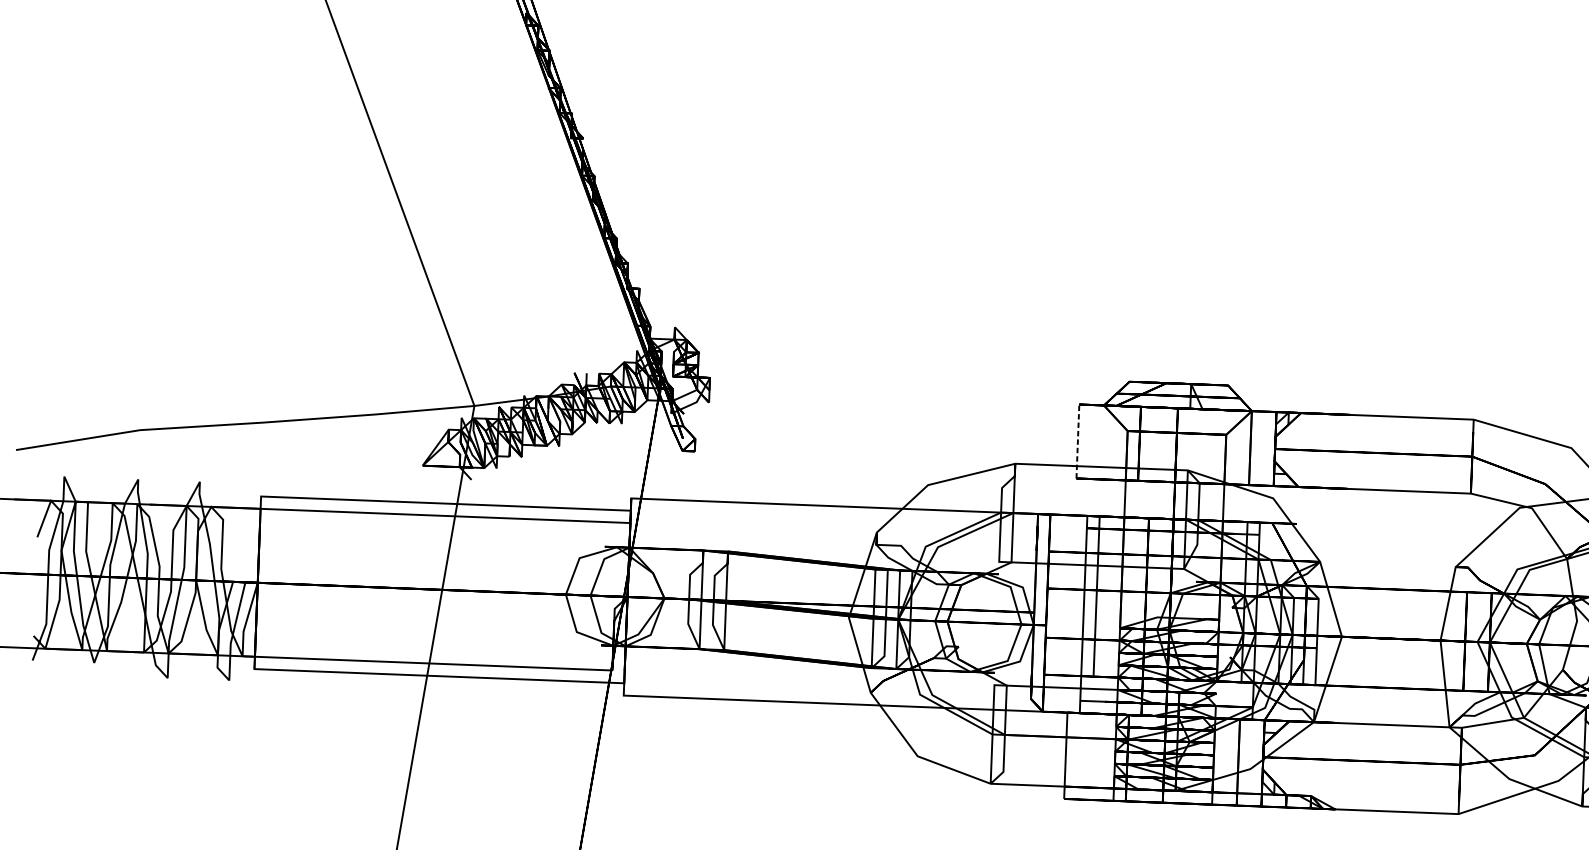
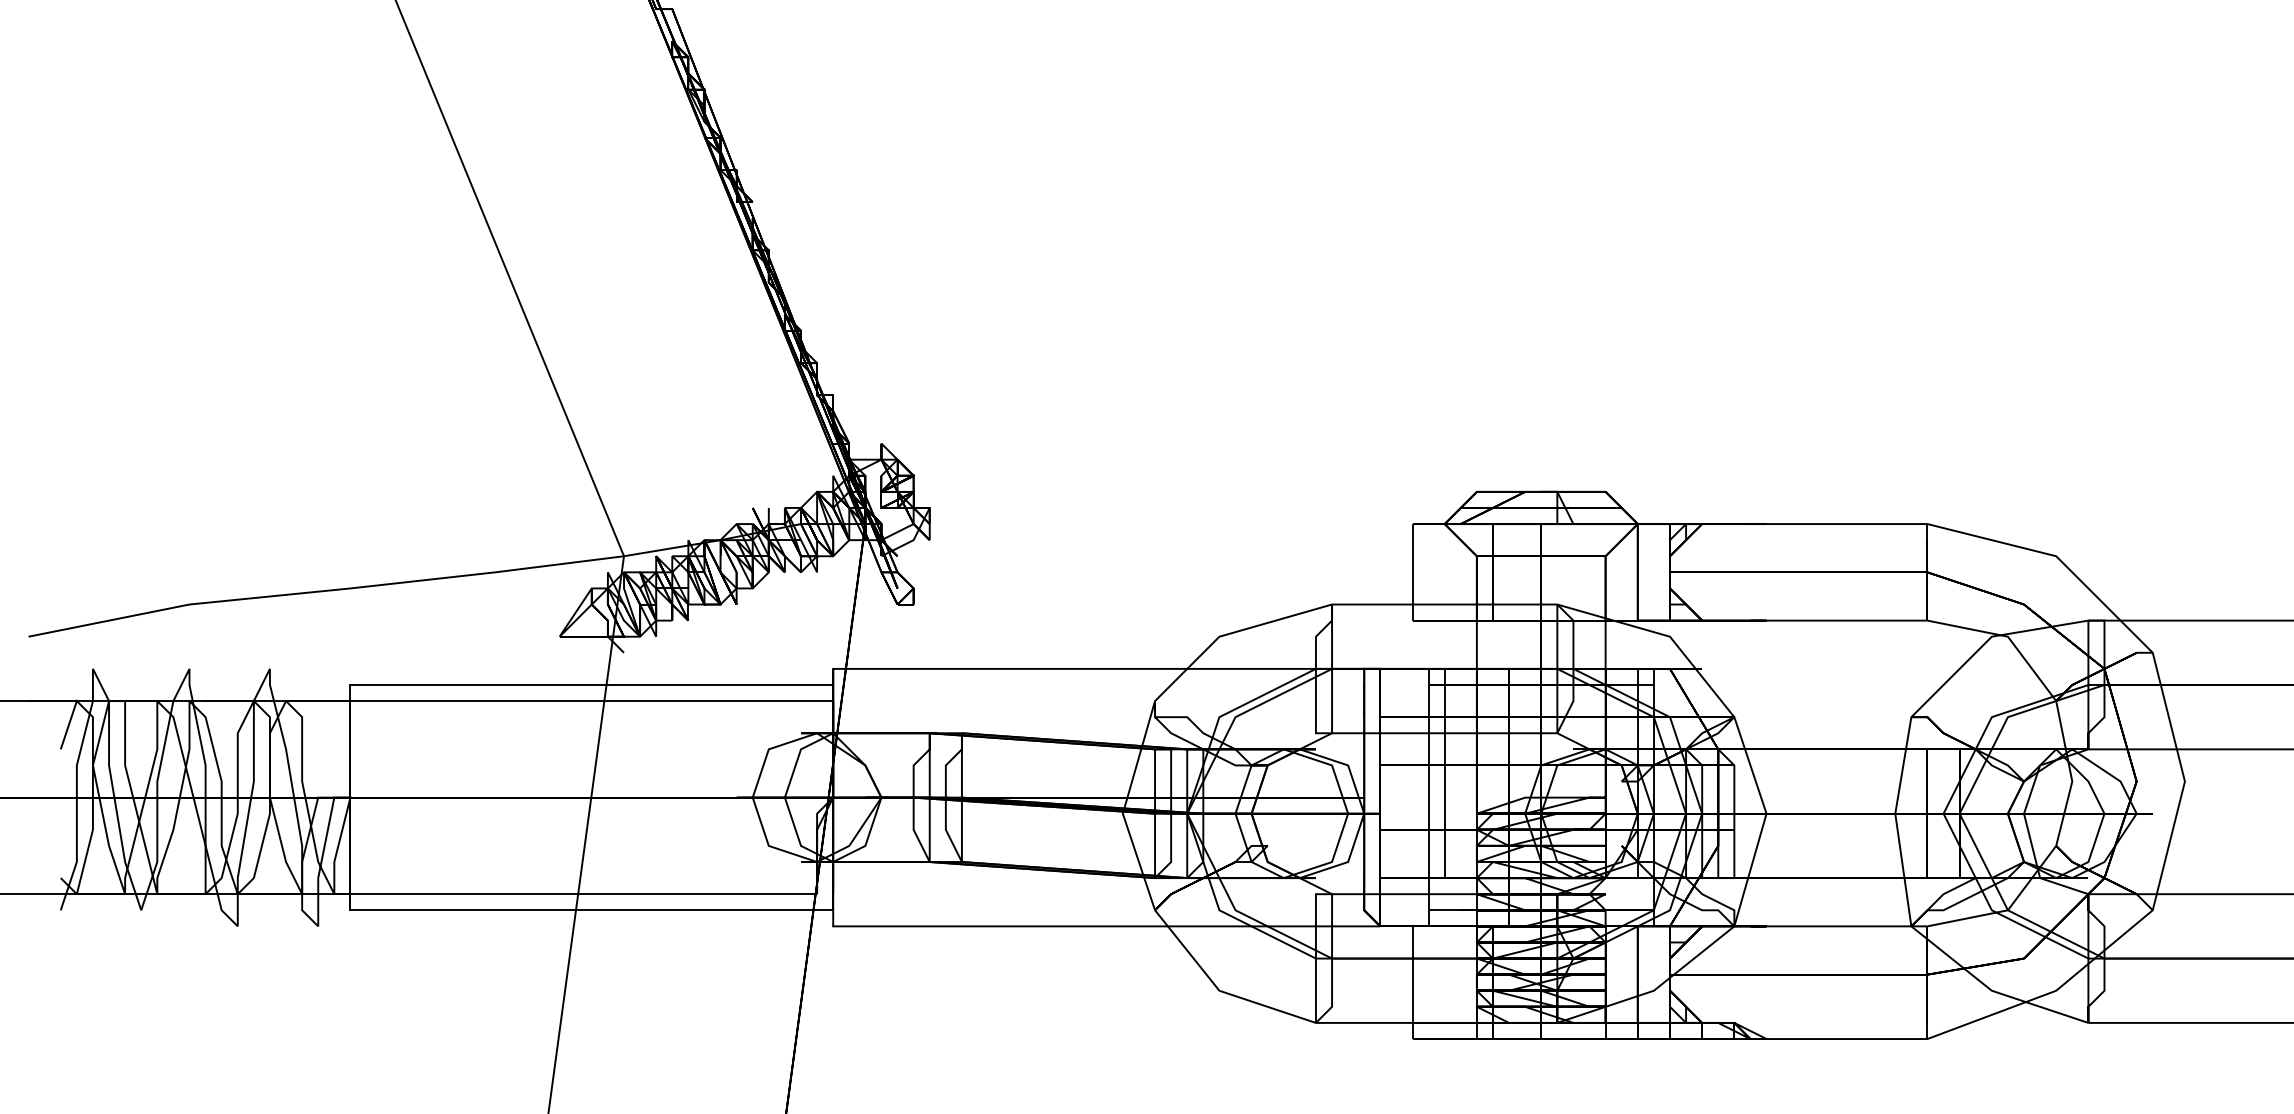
line: (1077, 440) -> (1412, 571), dashed -> solid

